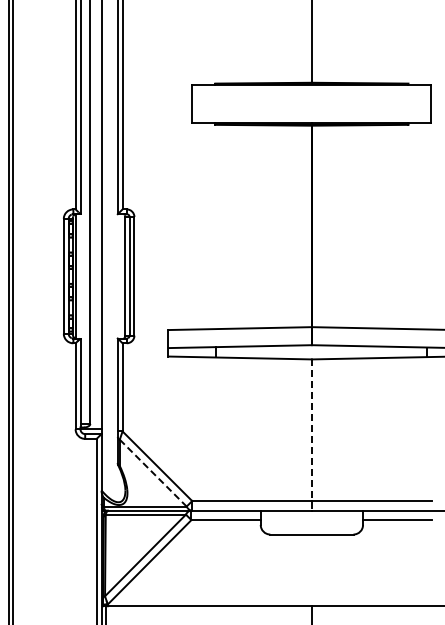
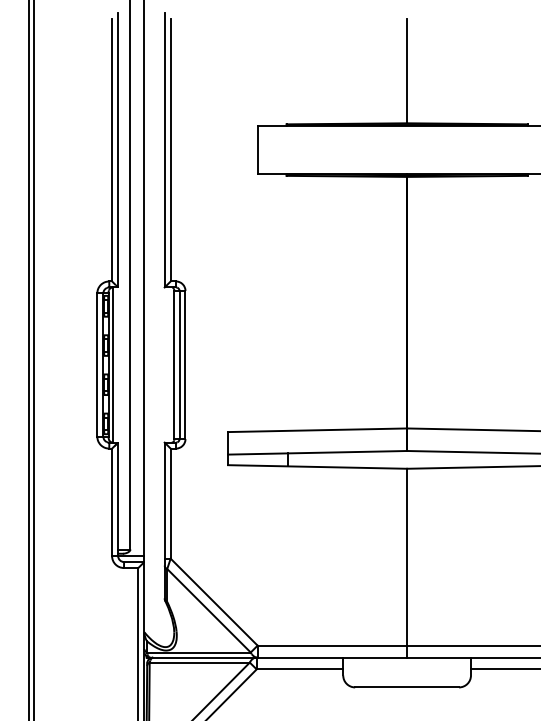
line: (311, 435) -> (406, 563), dashed -> solid
line: (153, 473) -> (209, 611), dashed -> solid

